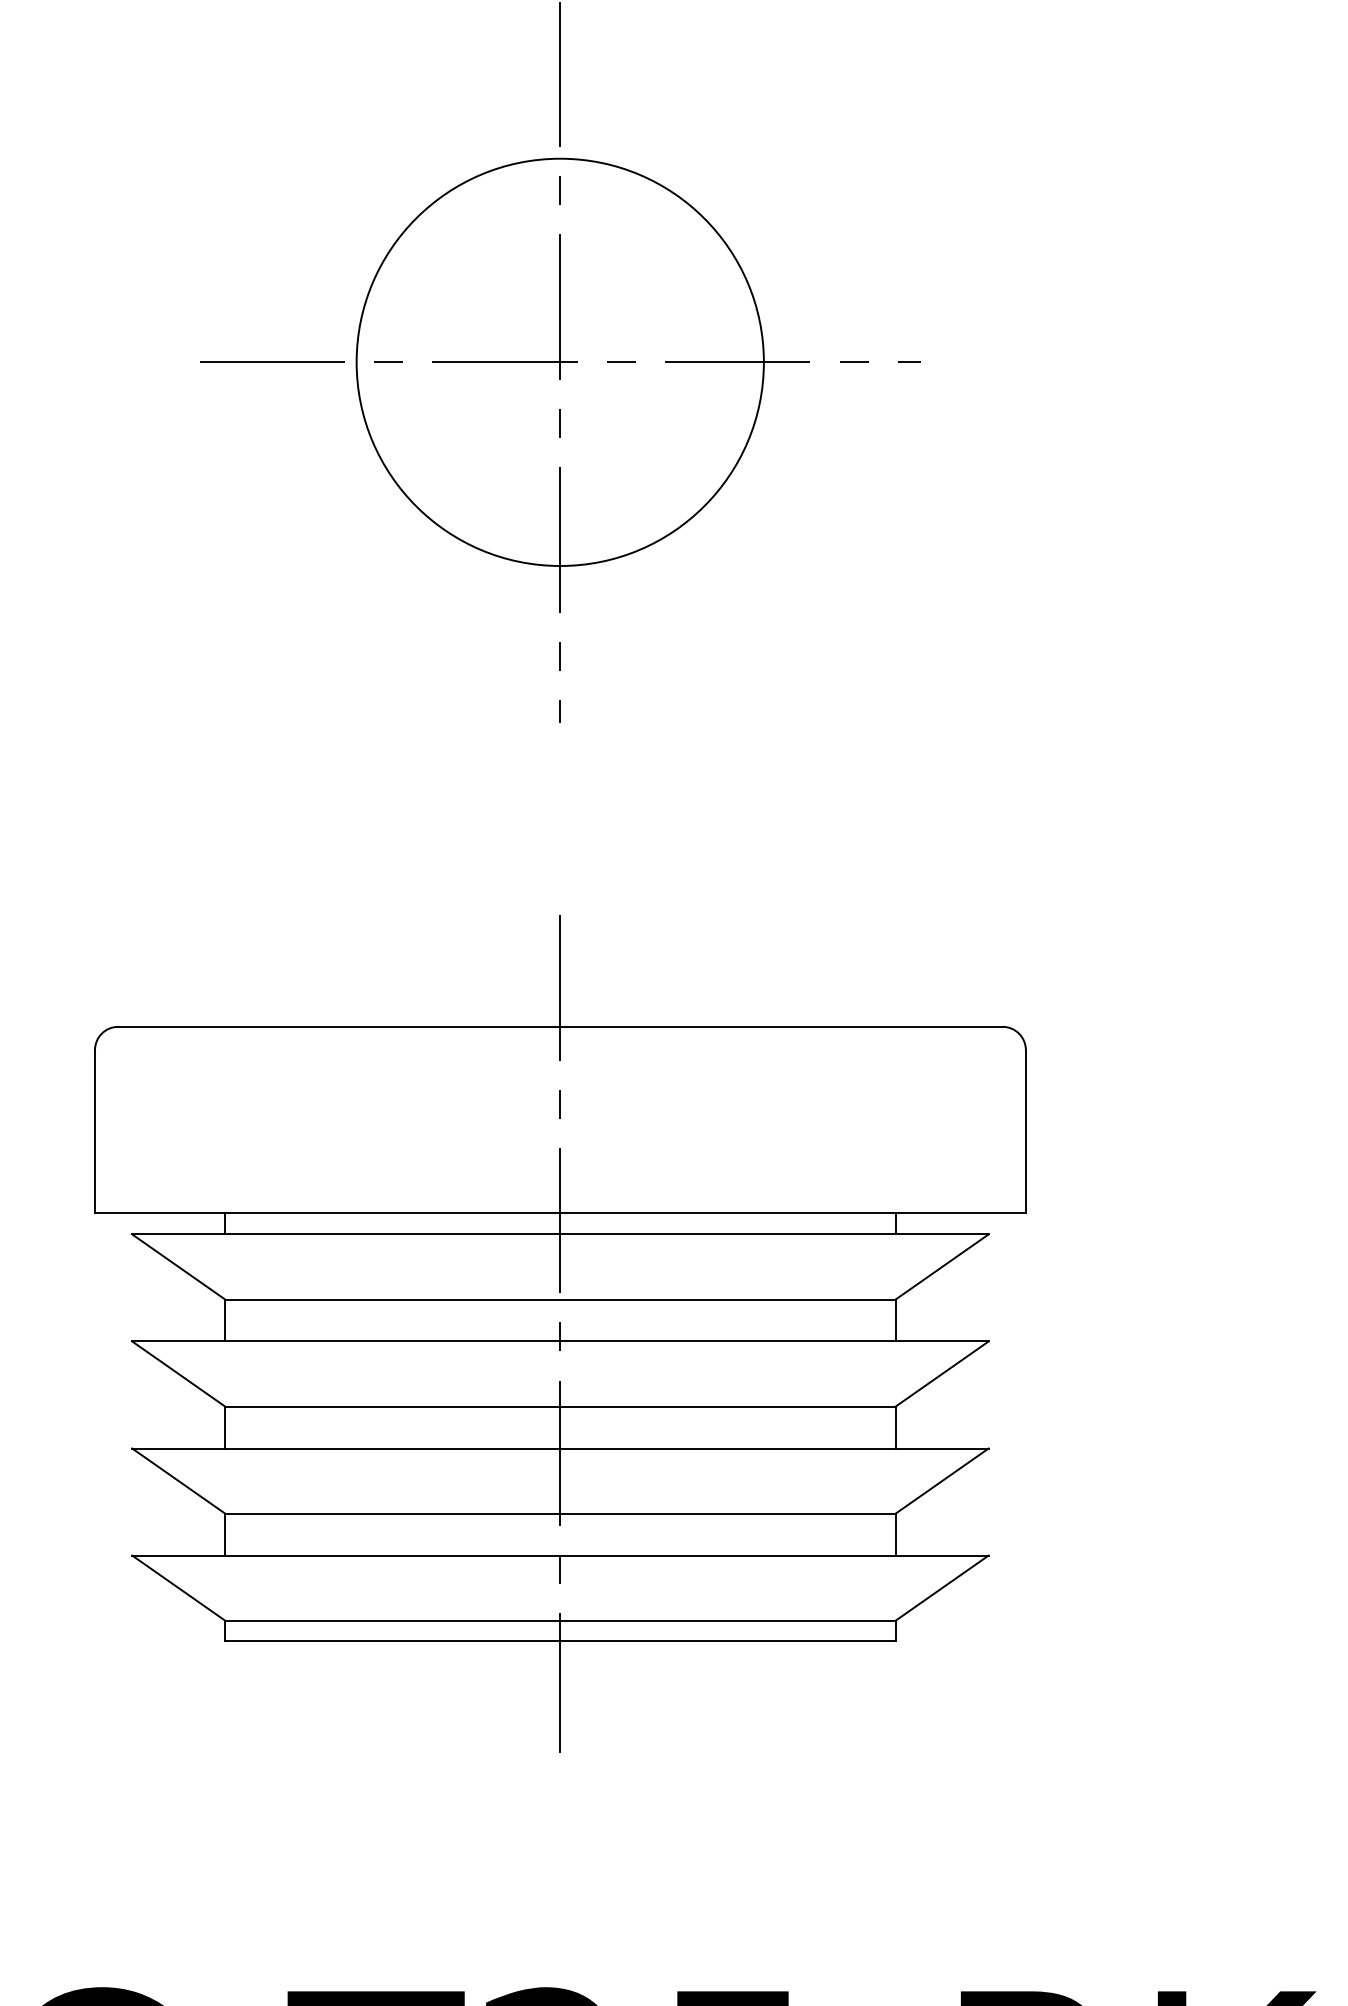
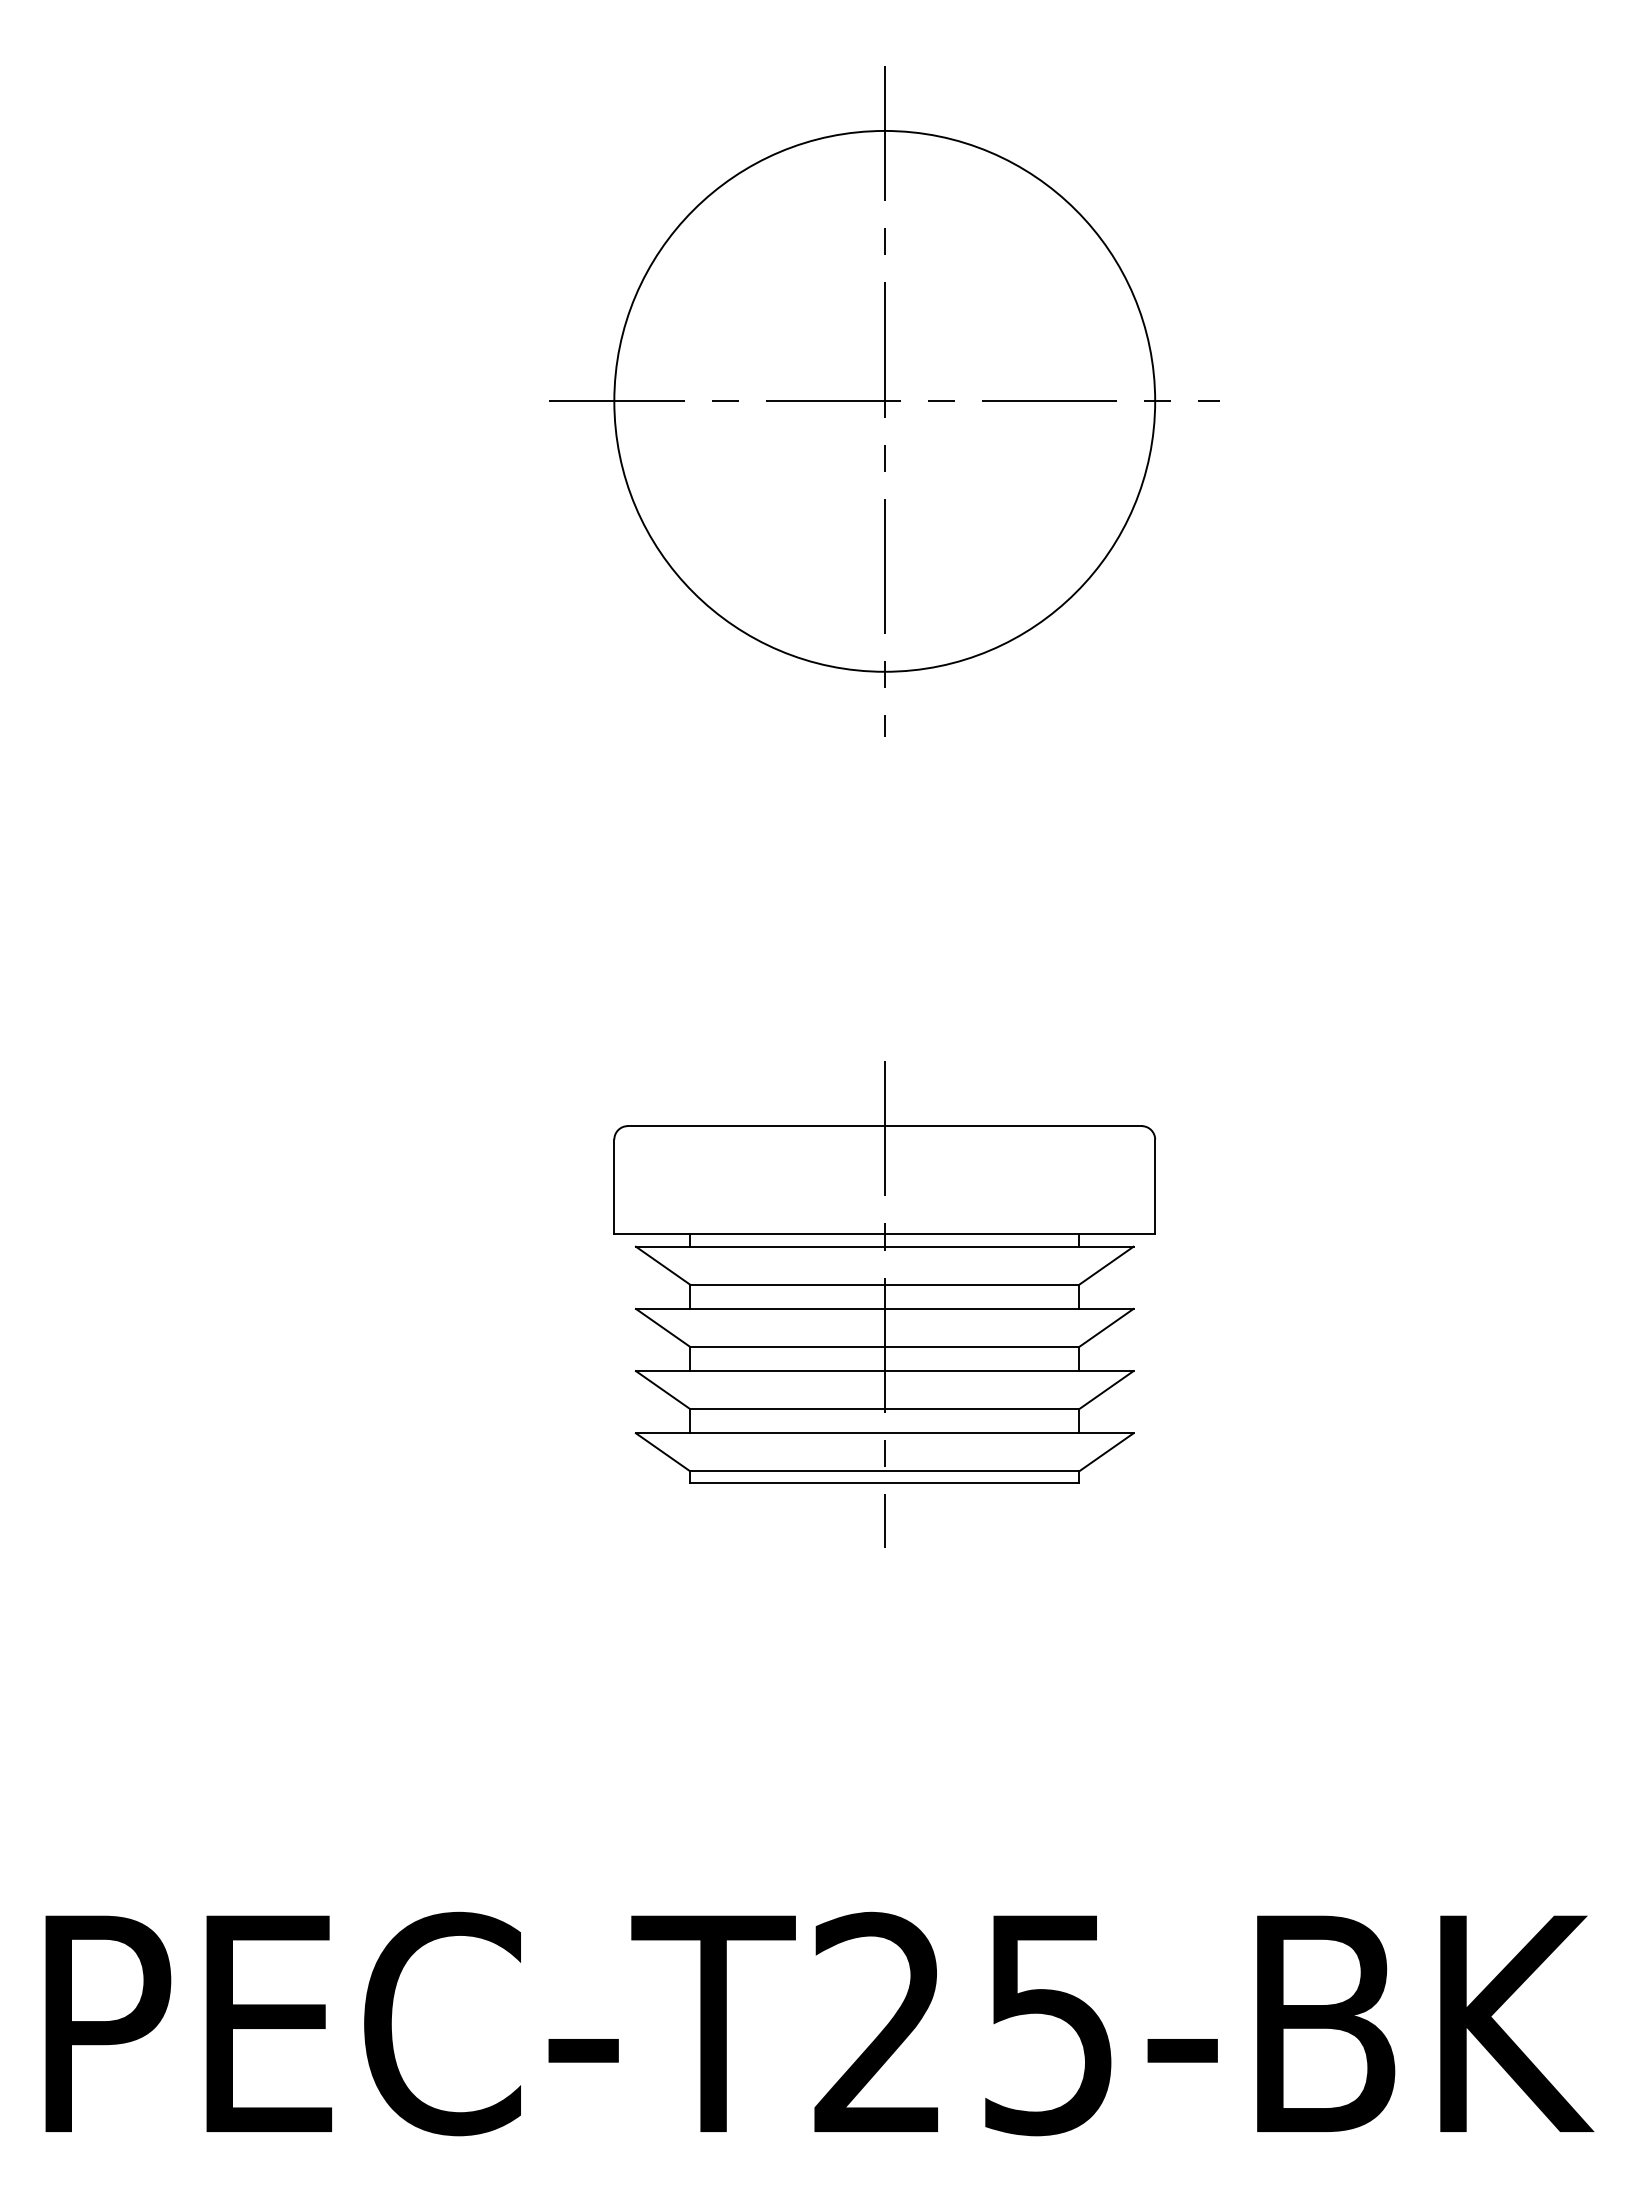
circle: (559, 361) -> (884, 400), size x1.43
part: (559, 1333) -> (884, 1304), size x0.62

